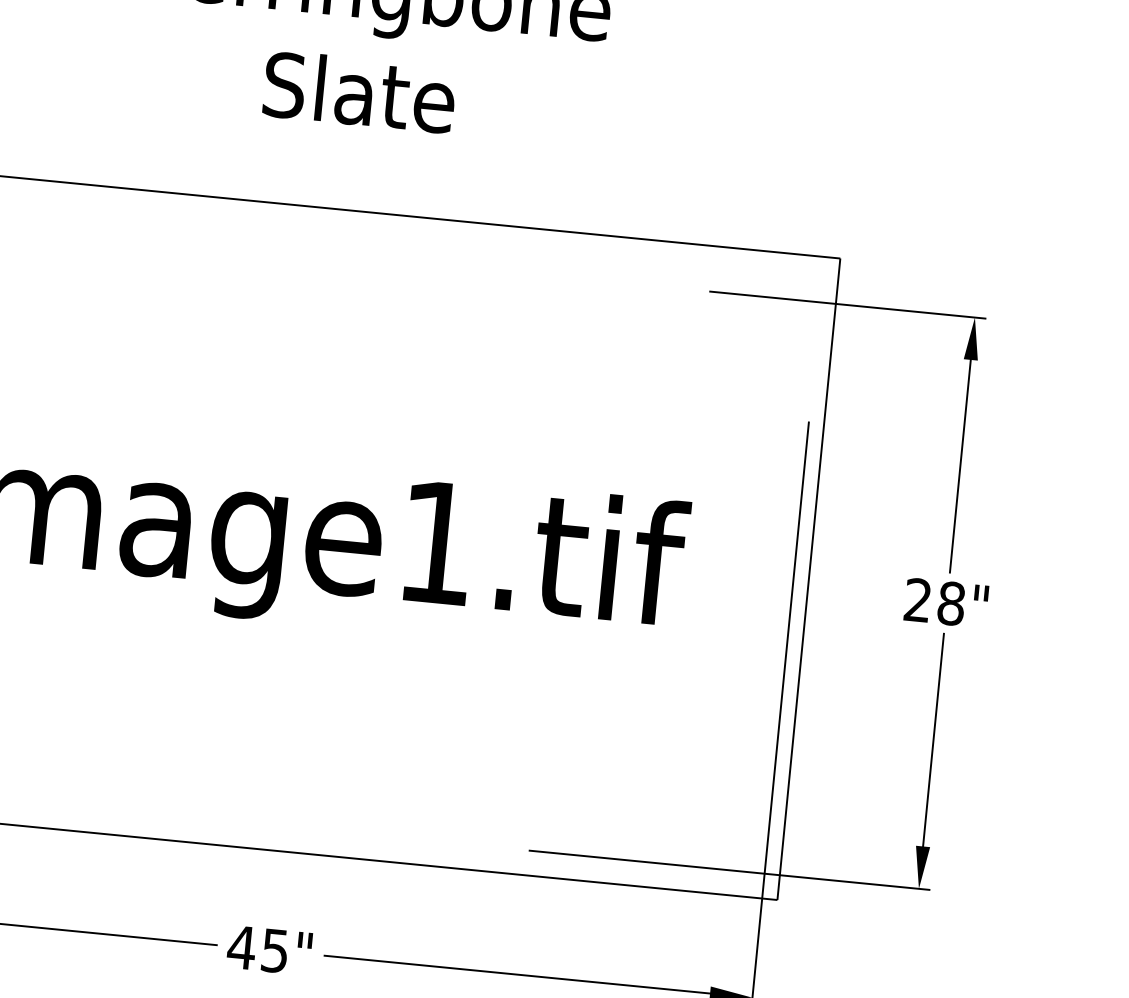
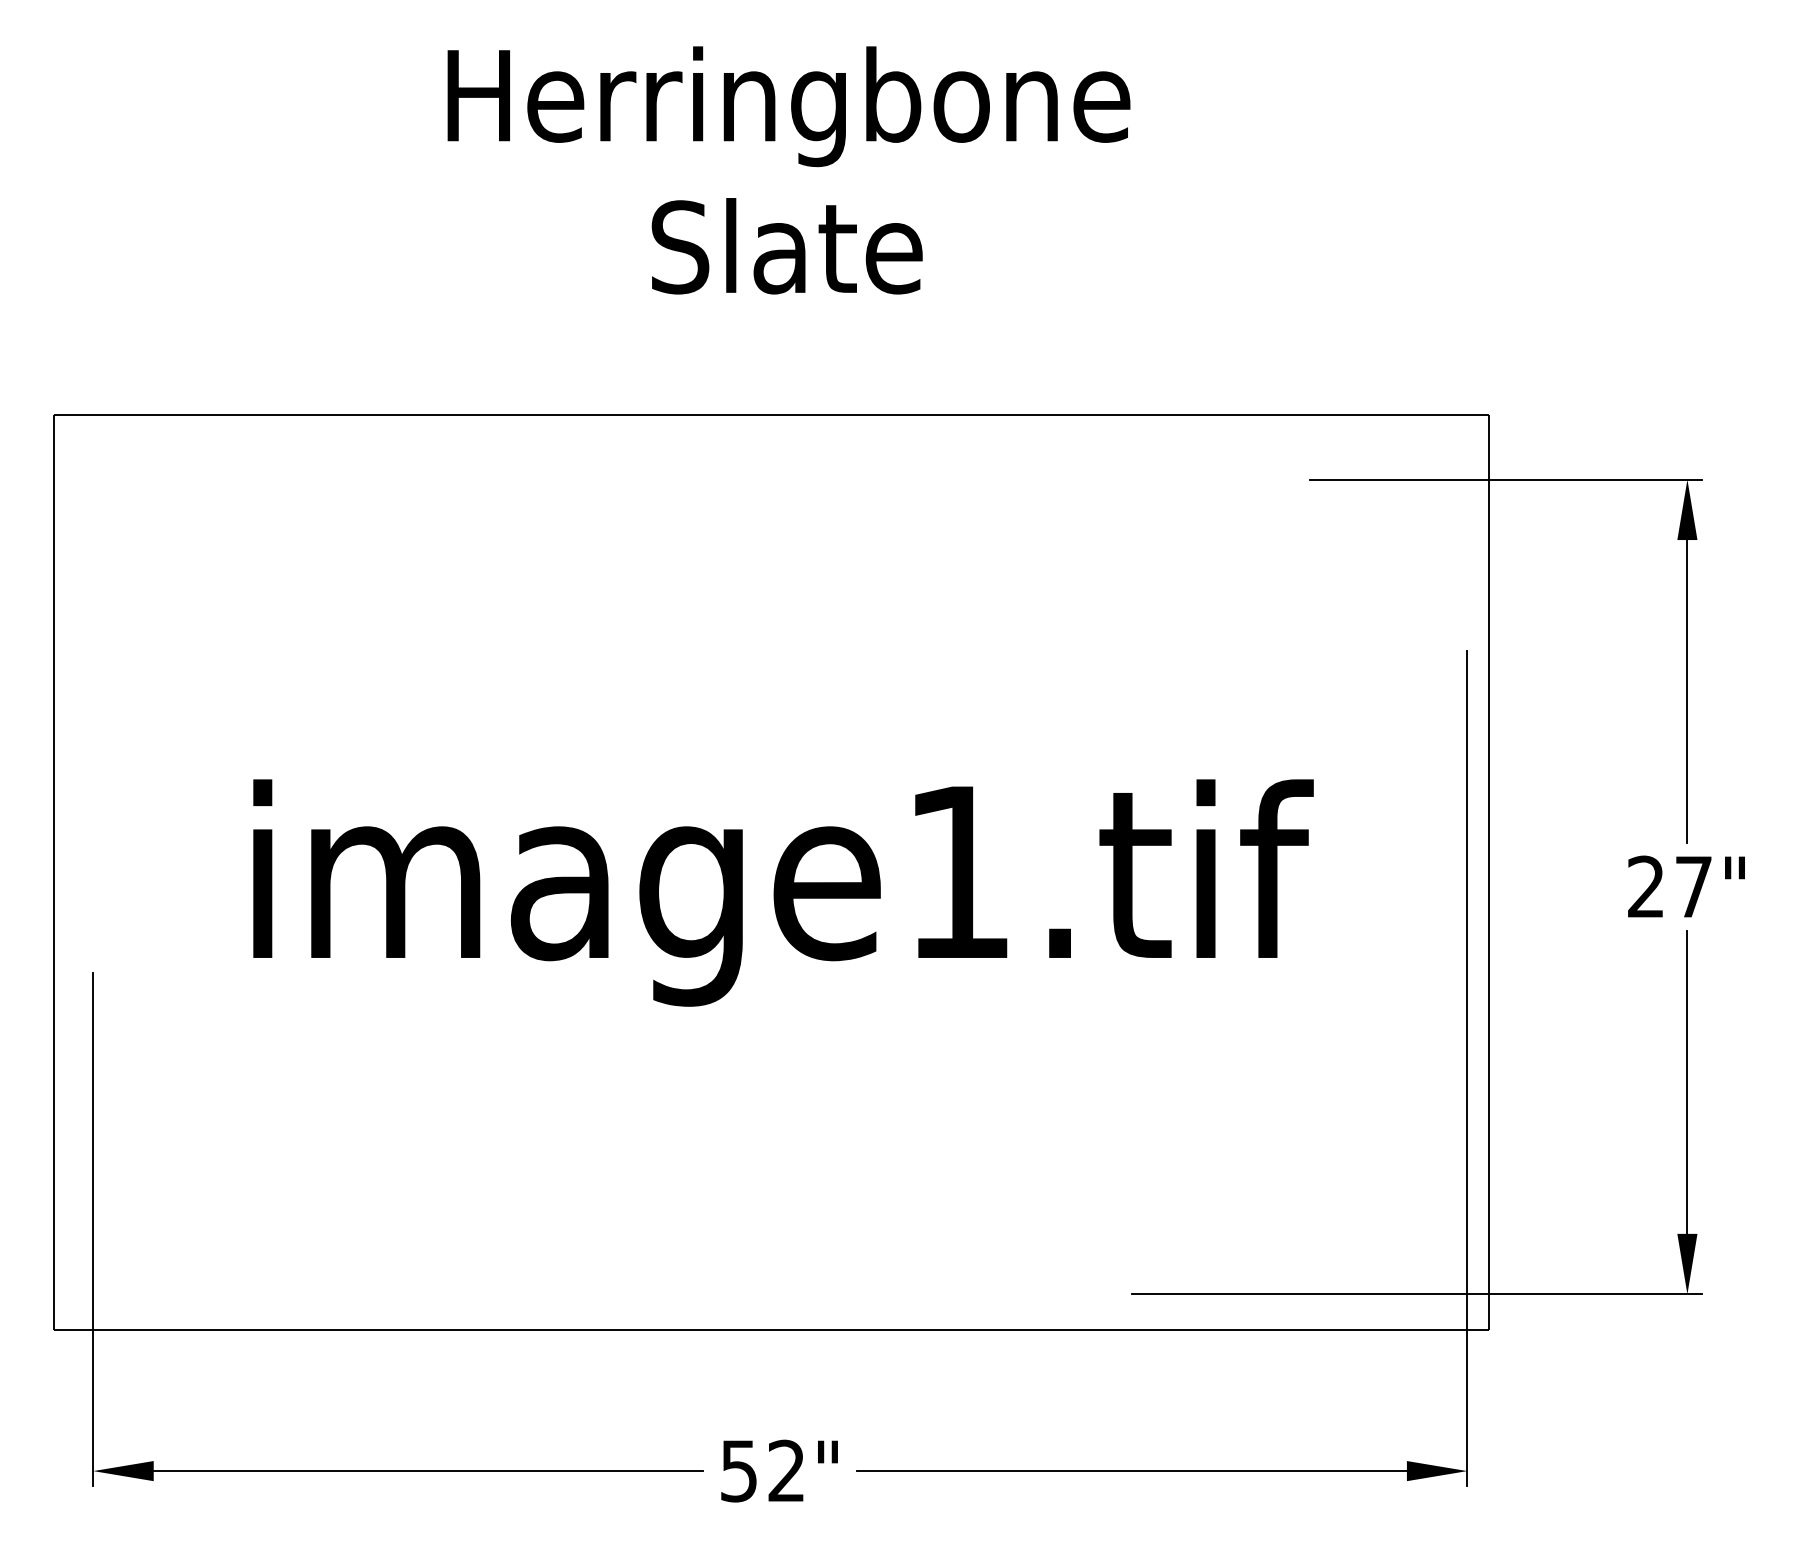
text: (951, 603) -> (1693, 886), 28" -> 27"
text: (257, 948) -> (761, 1470), 45" -> 52"

